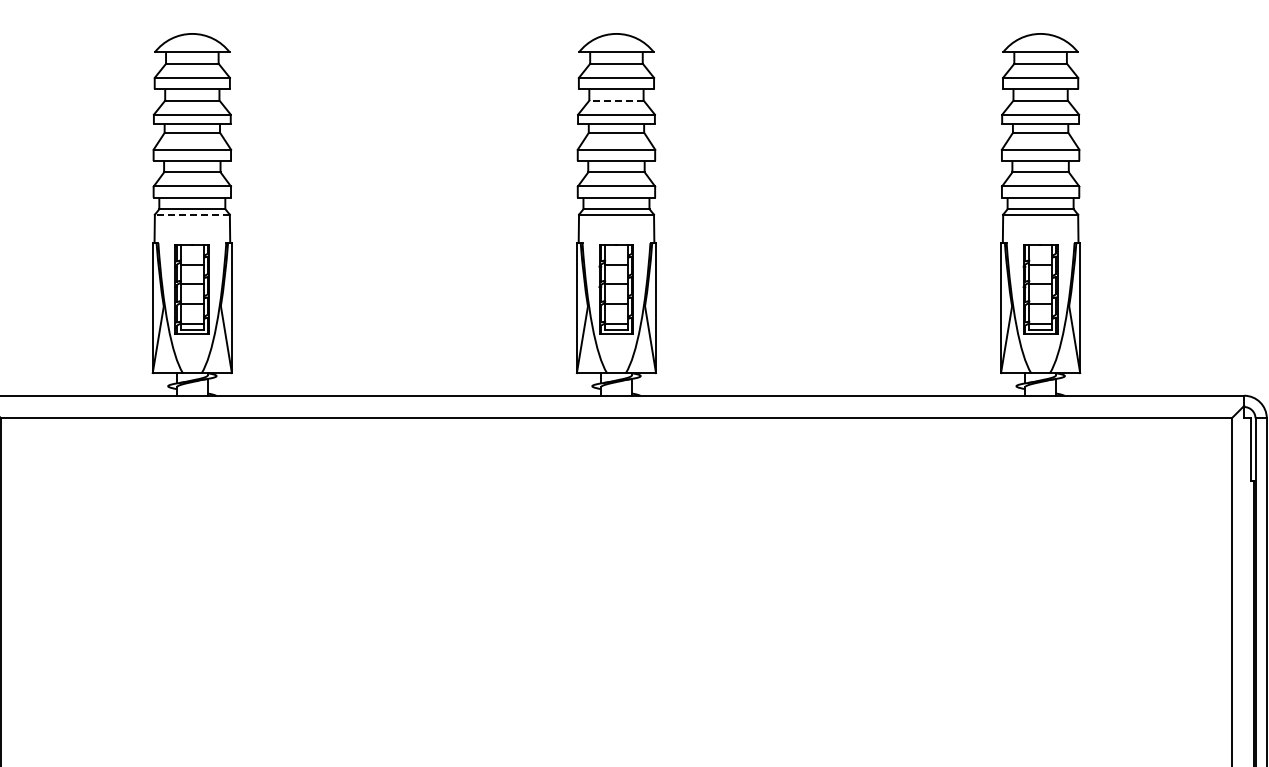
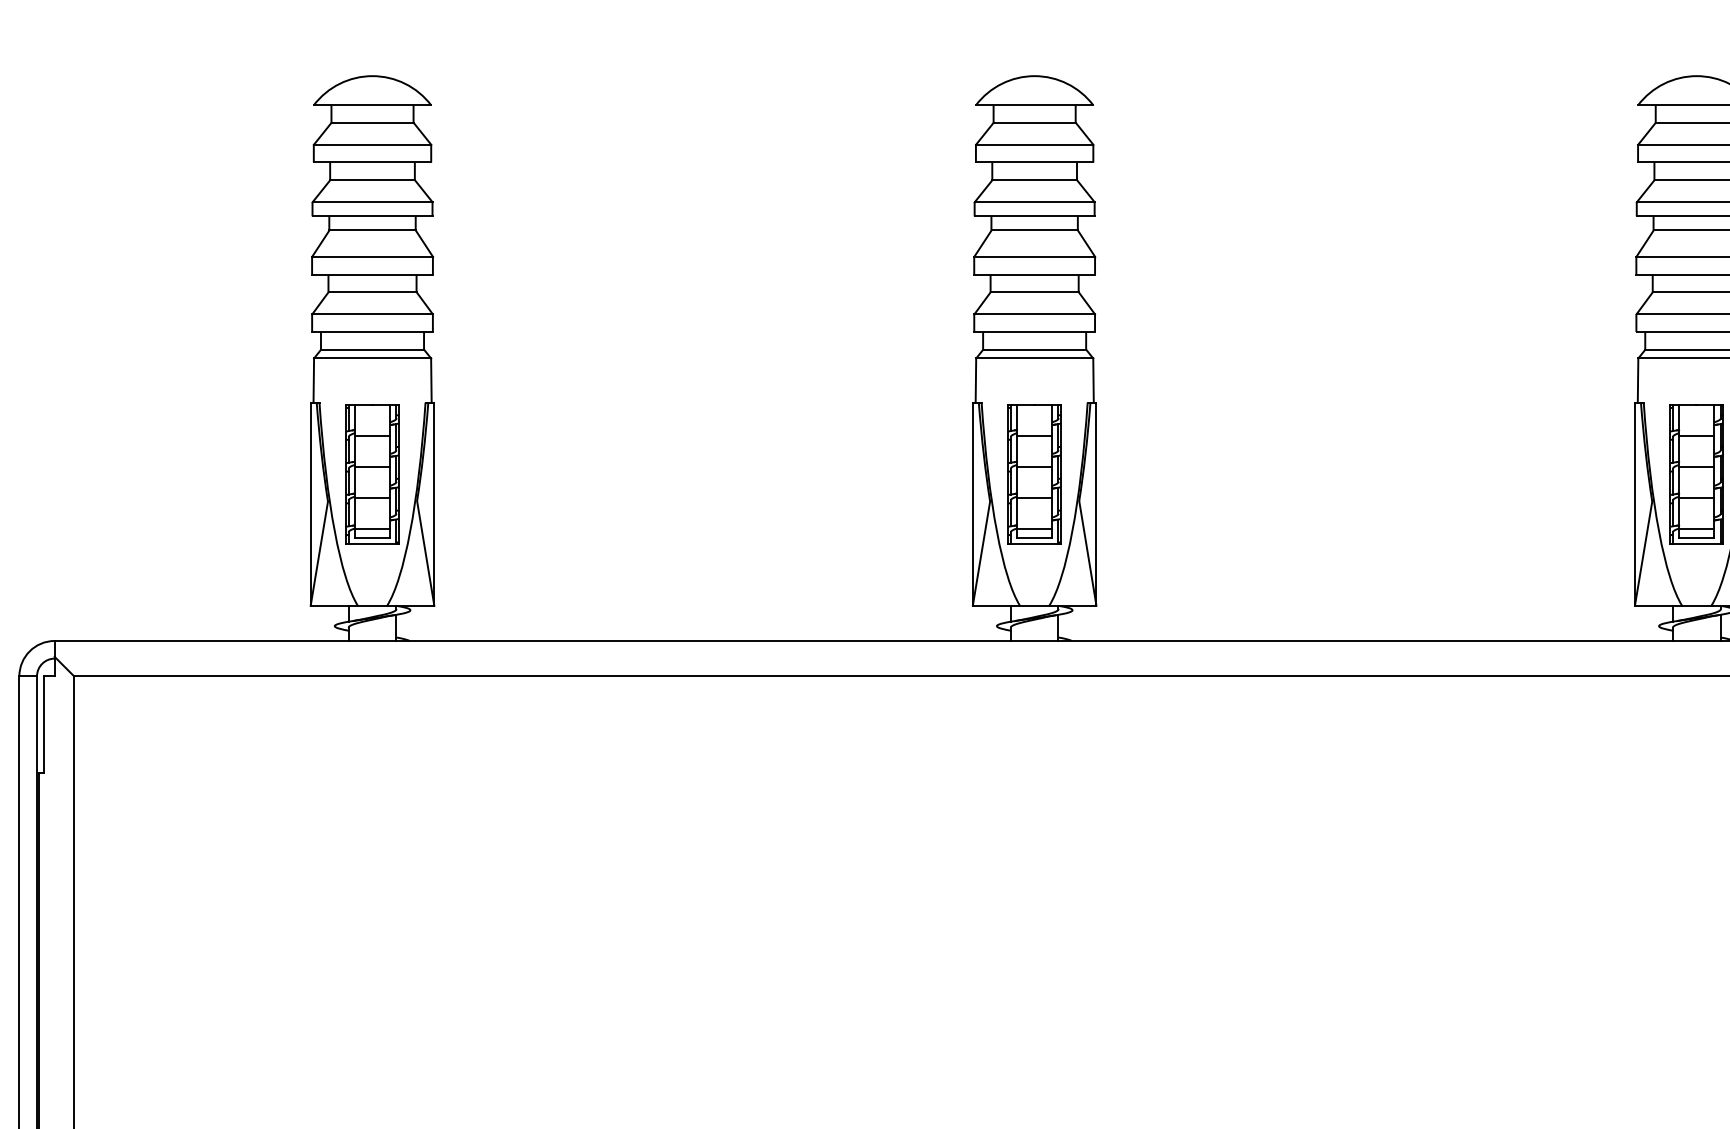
line: (616, 100) -> (1034, 180), dashed -> solid
line: (191, 214) -> (371, 358), dashed -> solid

